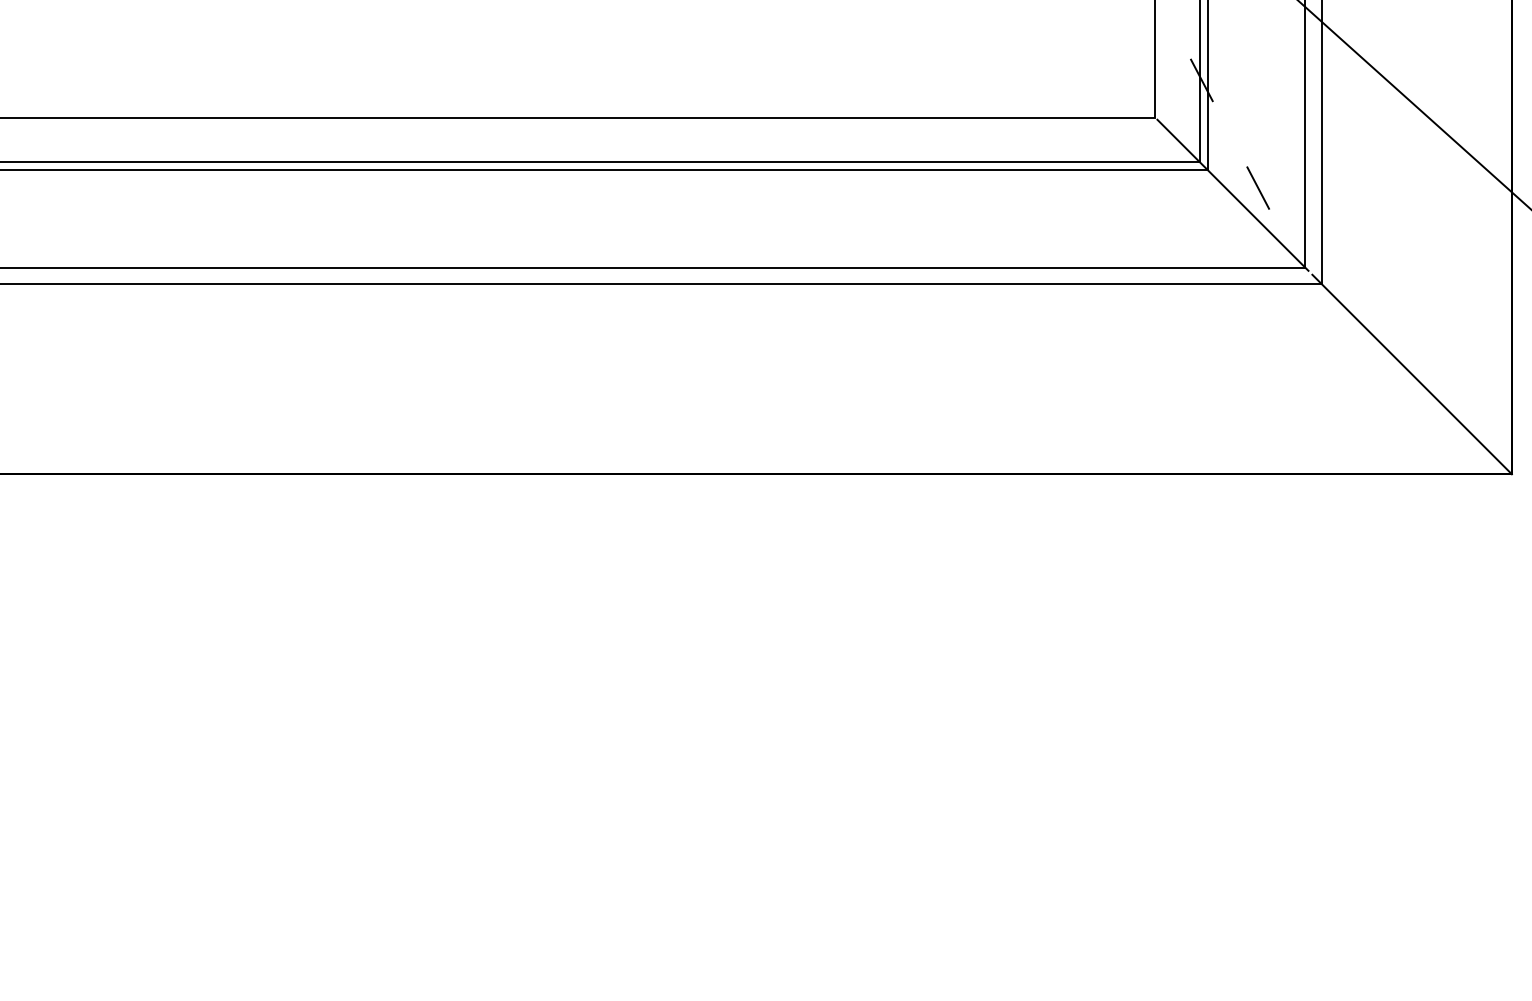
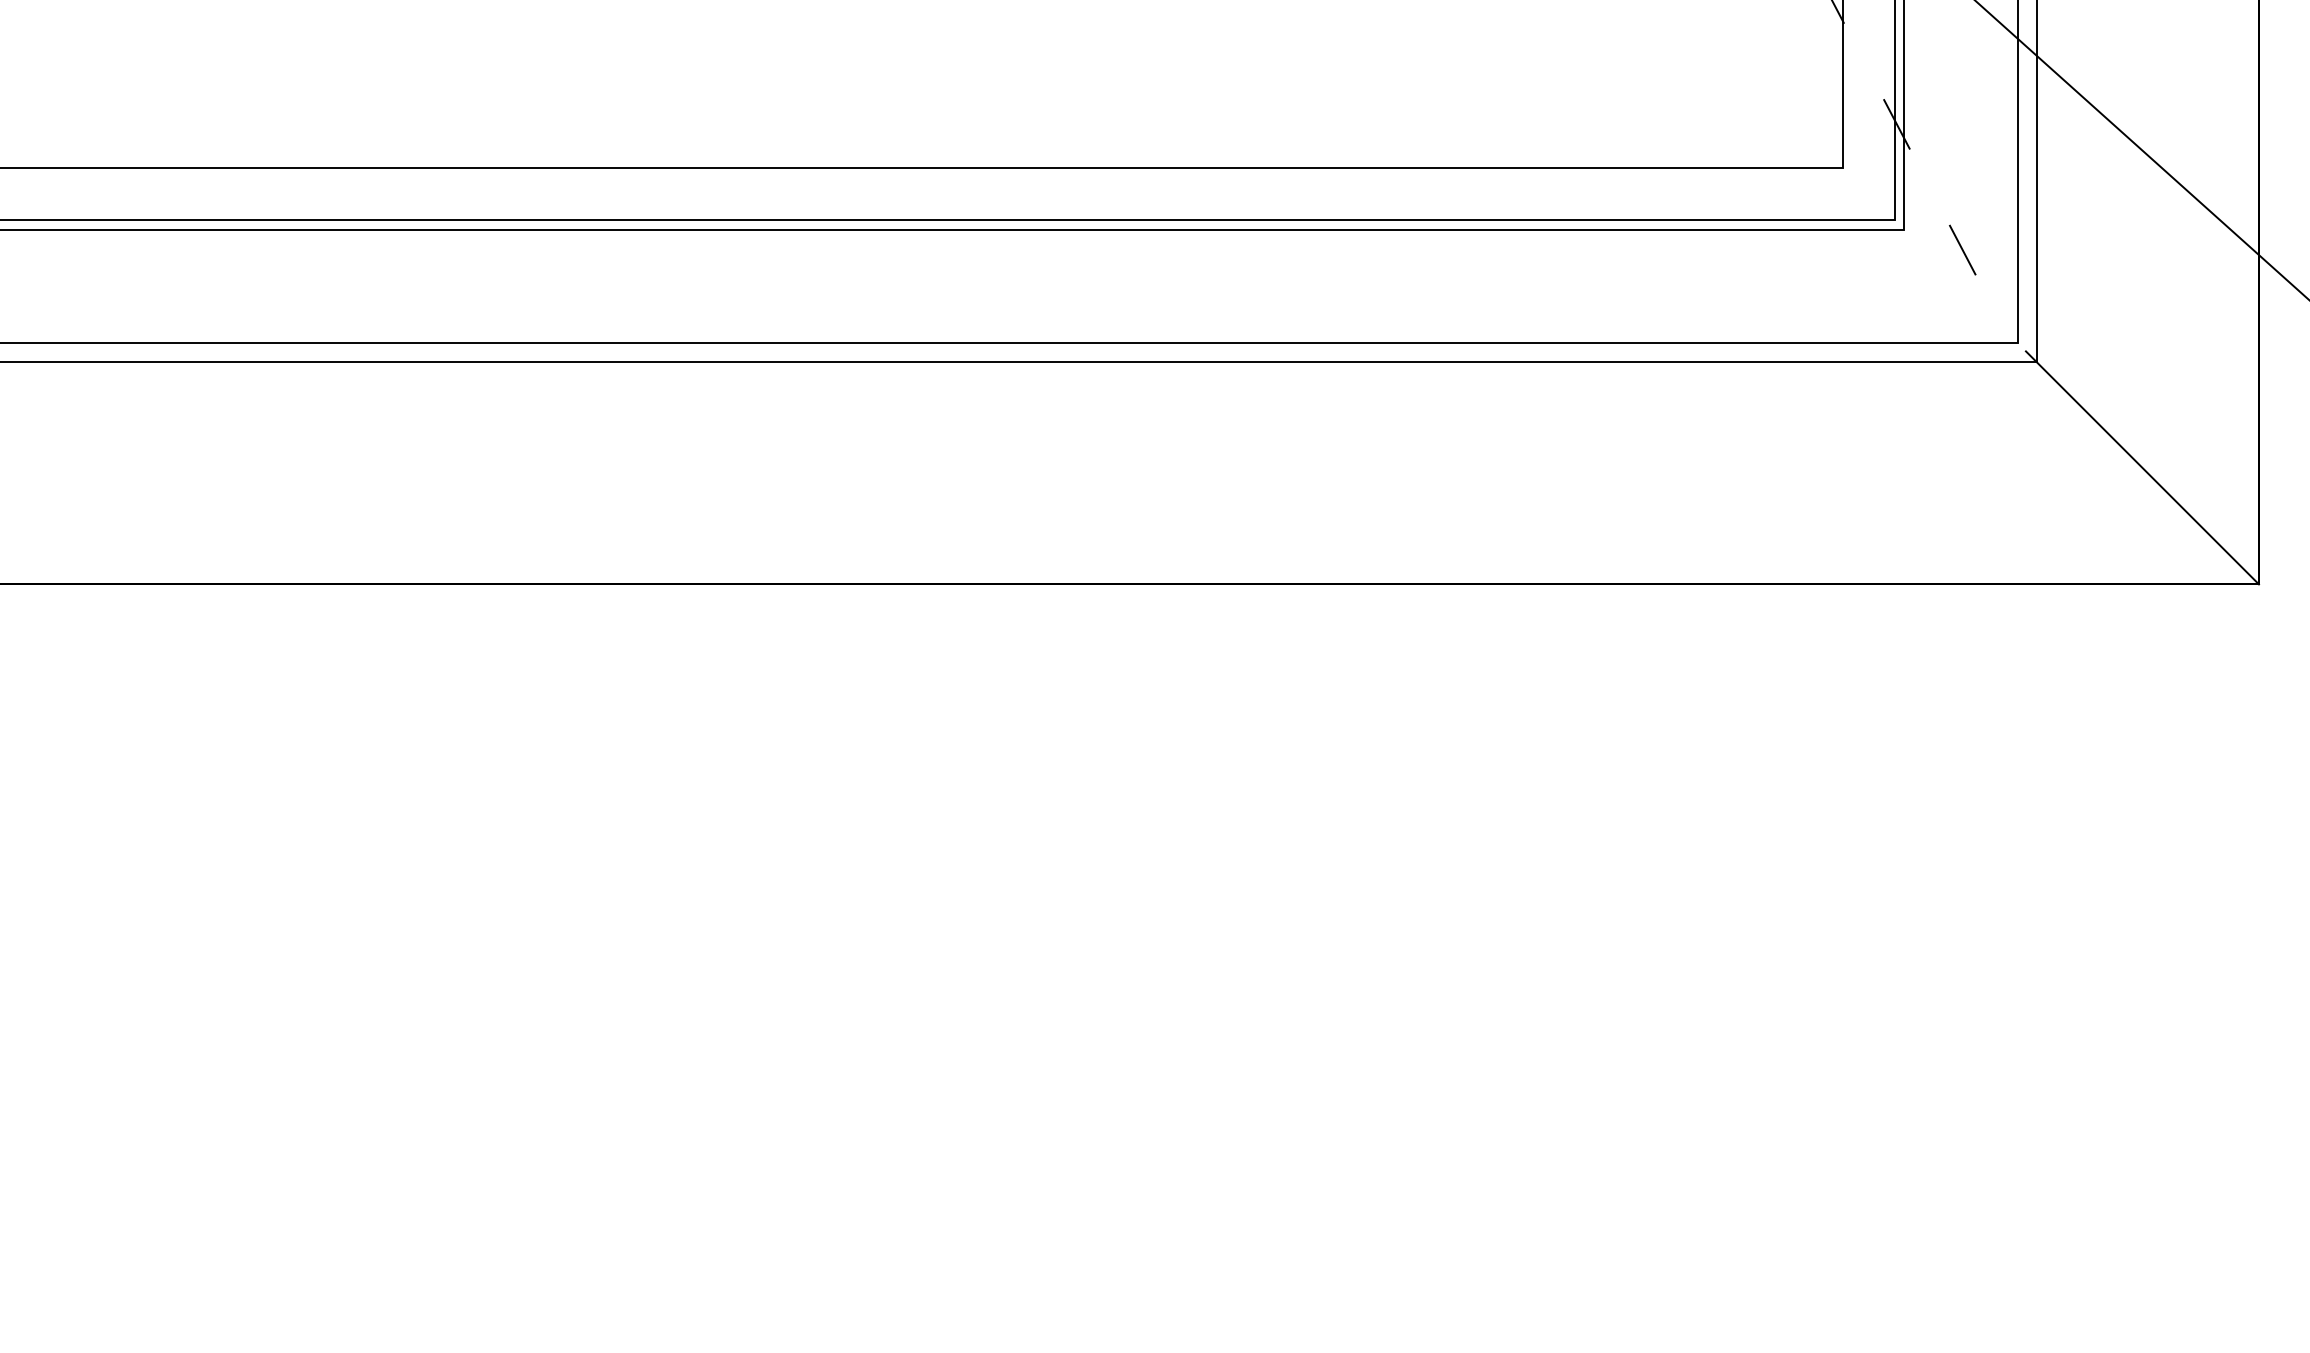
line: (1232, 195) -> (1932, 258), removed

